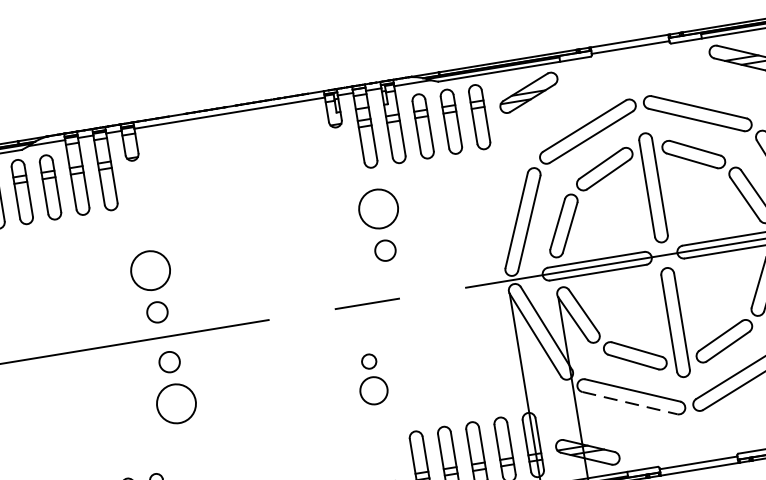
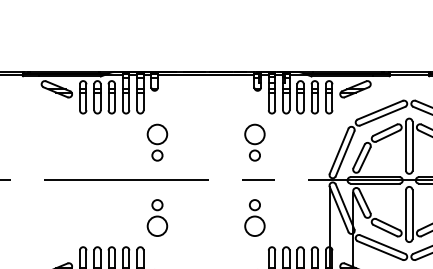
part: (380, 224) -> (254, 142), moved
part: (153, 286) -> (157, 142), moved
part: (371, 378) -> (254, 217), size x1.43
part: (173, 386) -> (157, 217), moved
line: (630, 402) -> (380, 250), dashed -> solid

